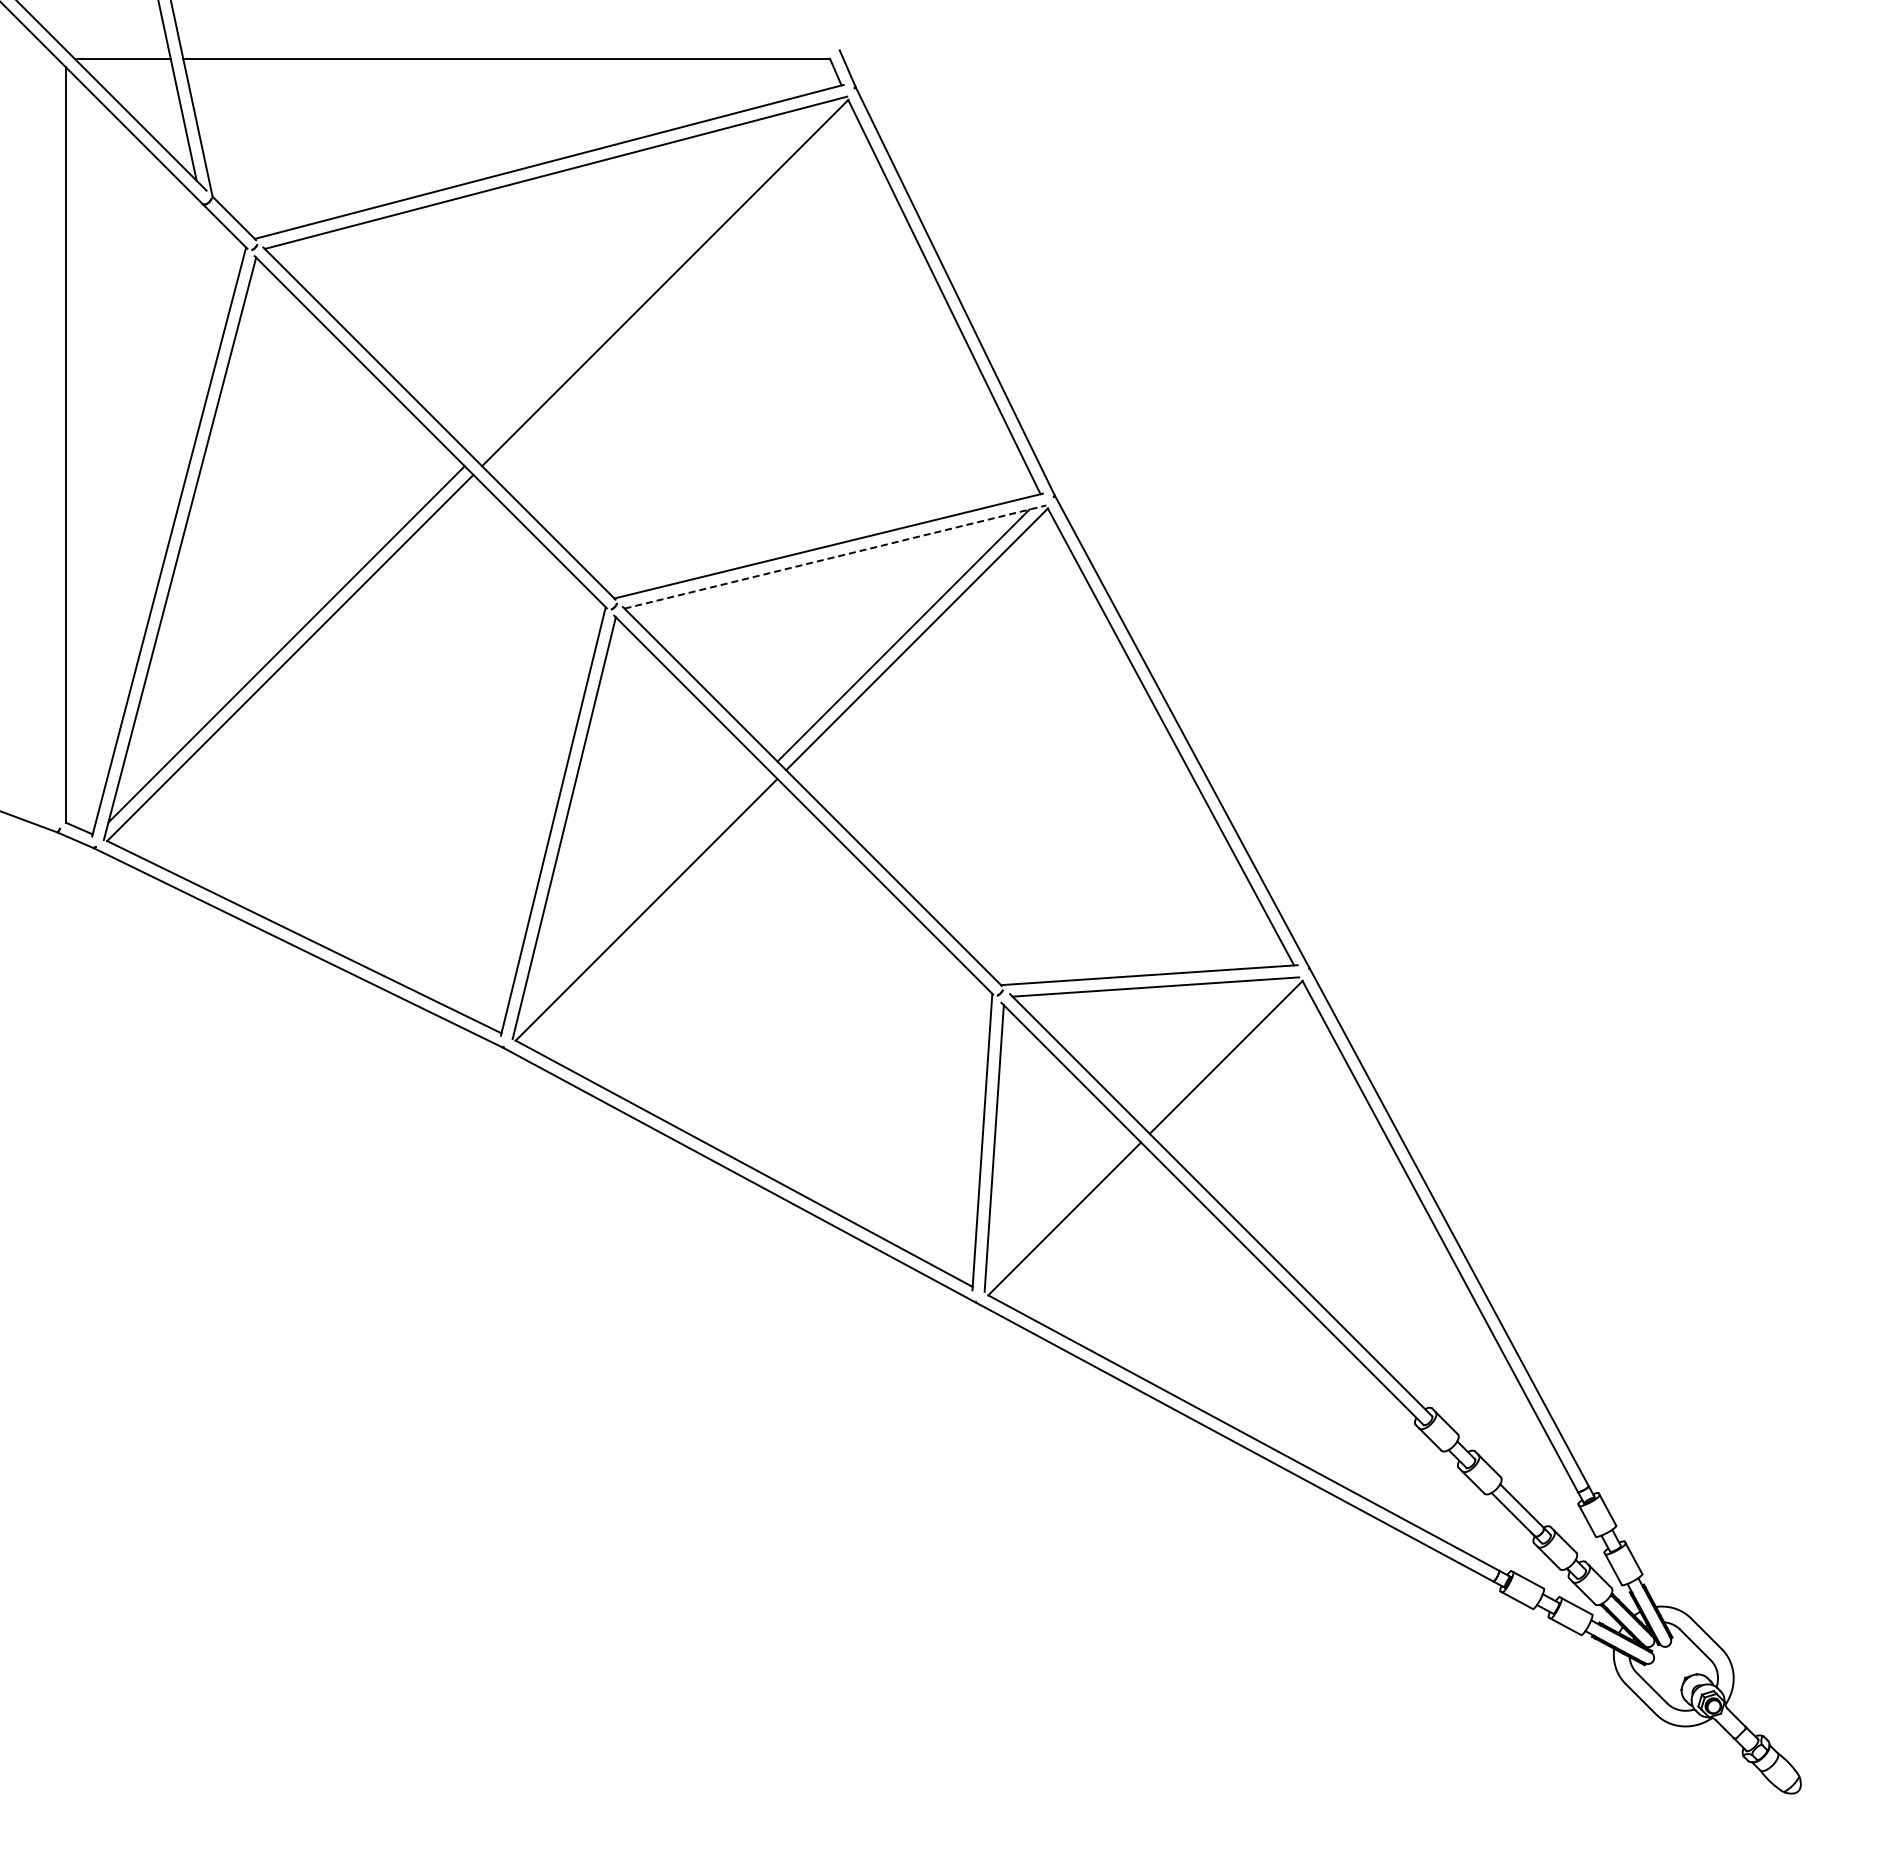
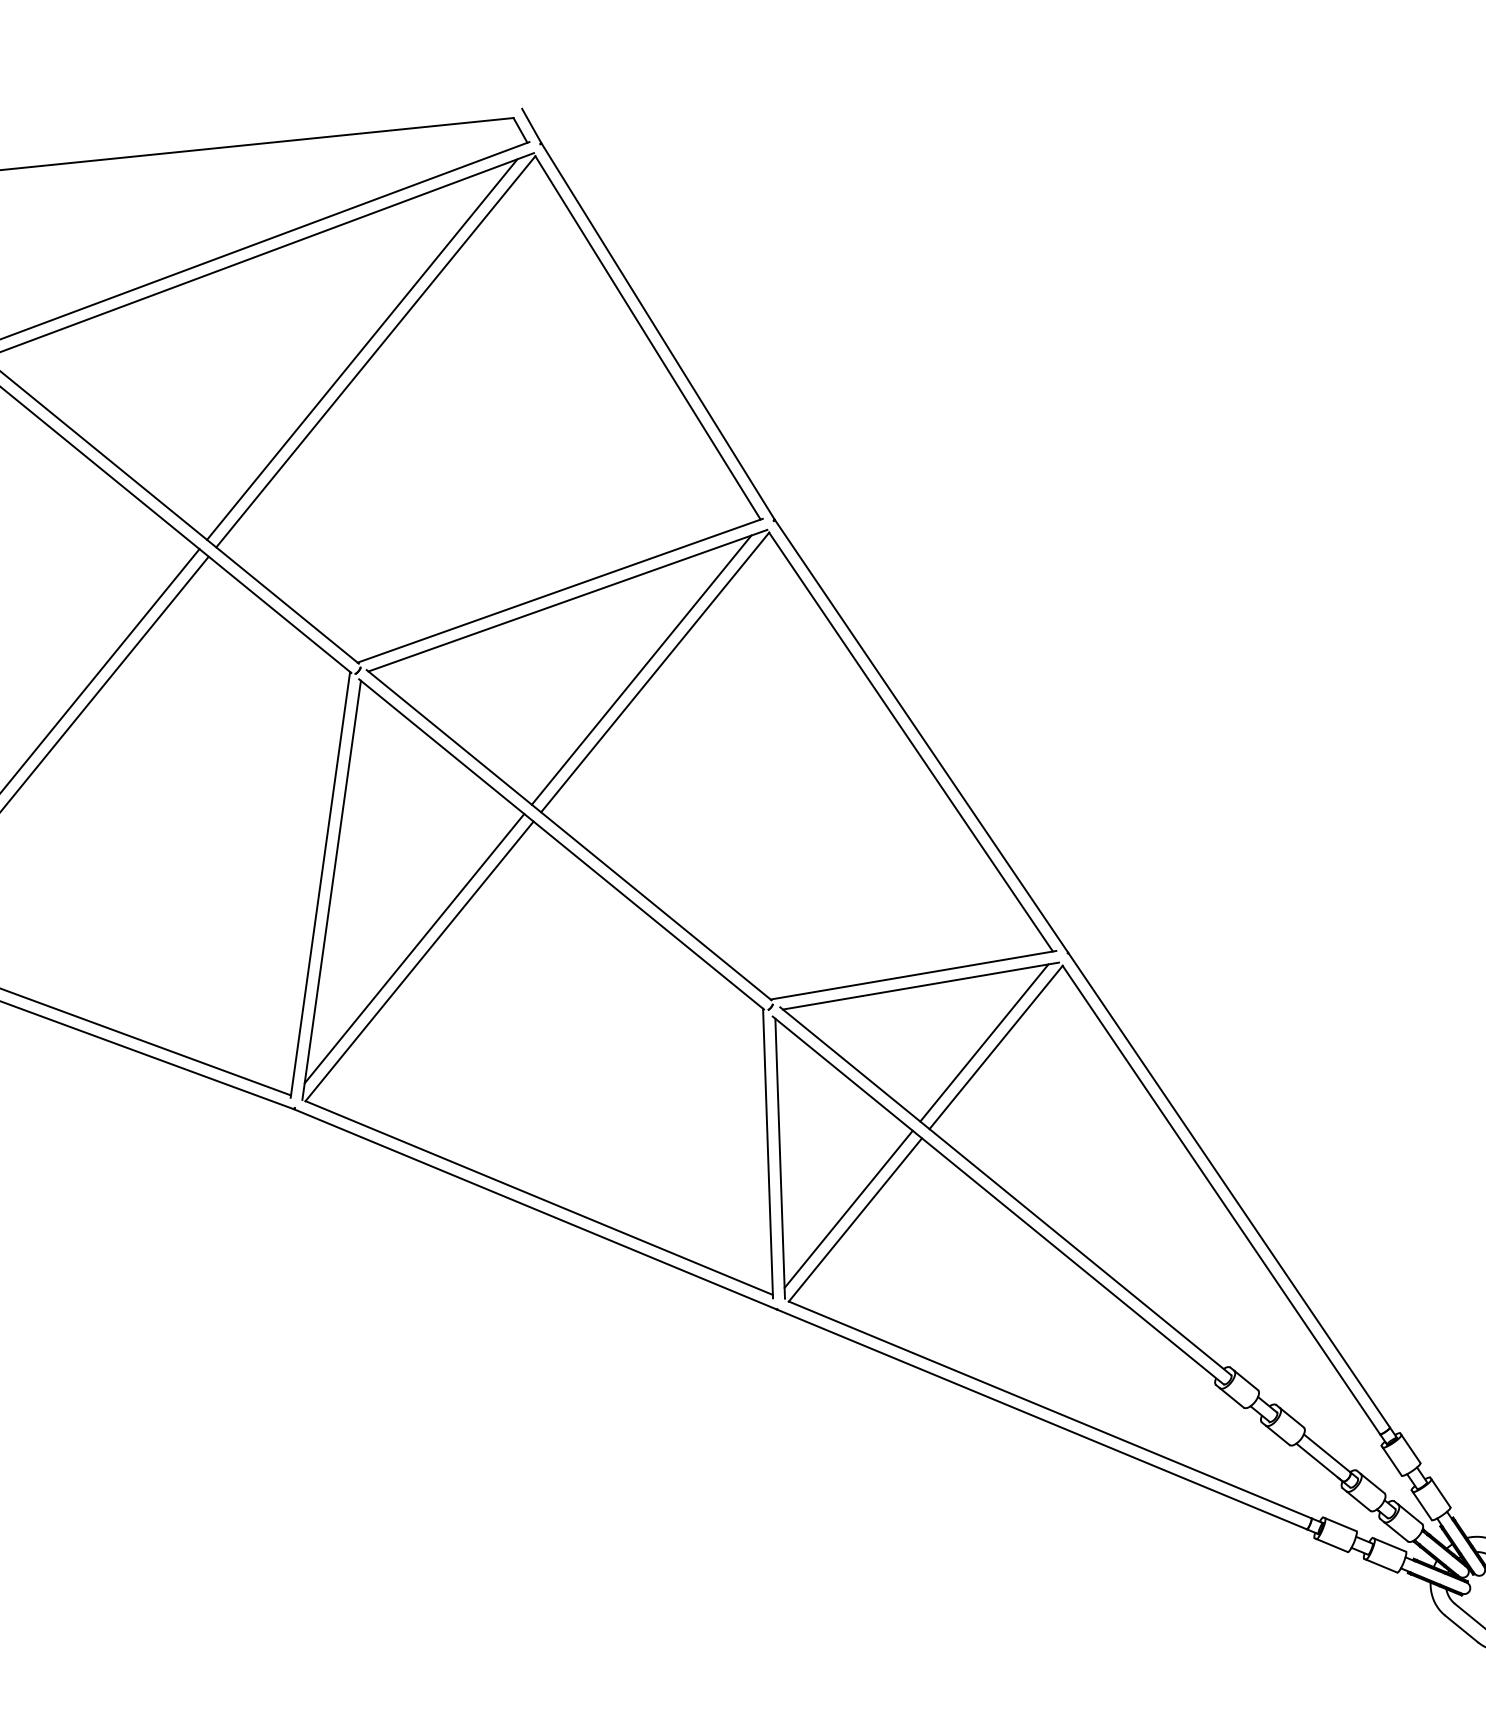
line: (651, 279) -> (362, 349), added
line: (835, 556) -> (567, 600), dashed -> solid
line: (642, 896) -> (414, 948), added
line: (1214, 1051) -> (984, 1042), added
line: (1058, 1206) -> (848, 1208), added

